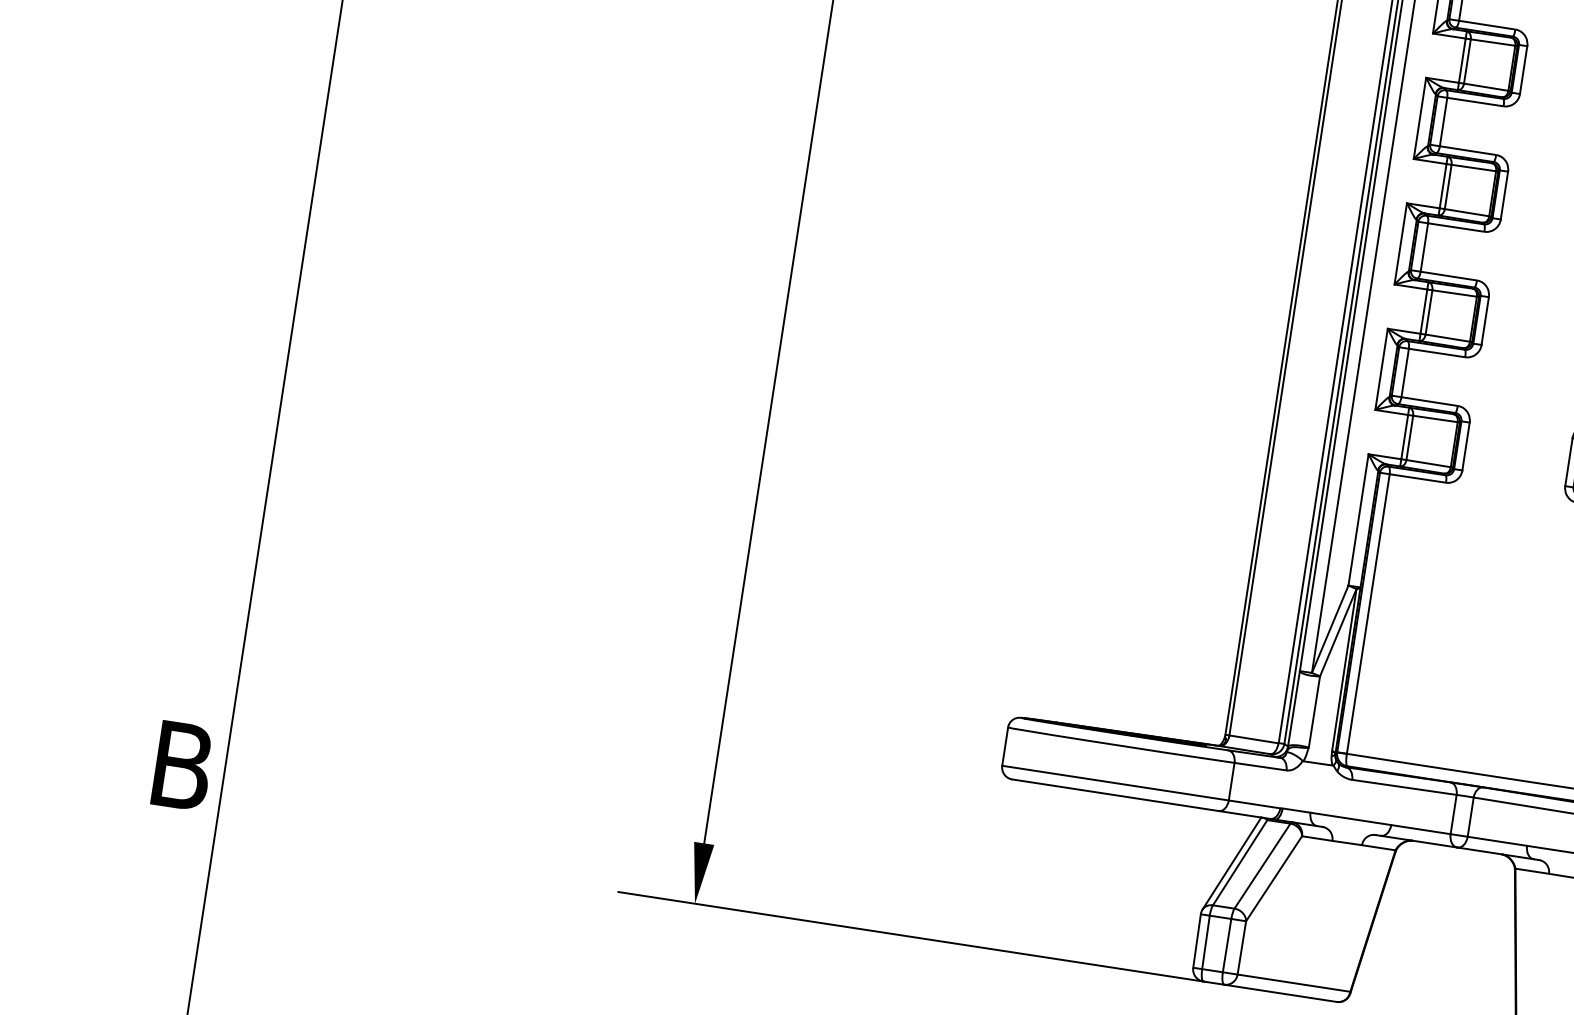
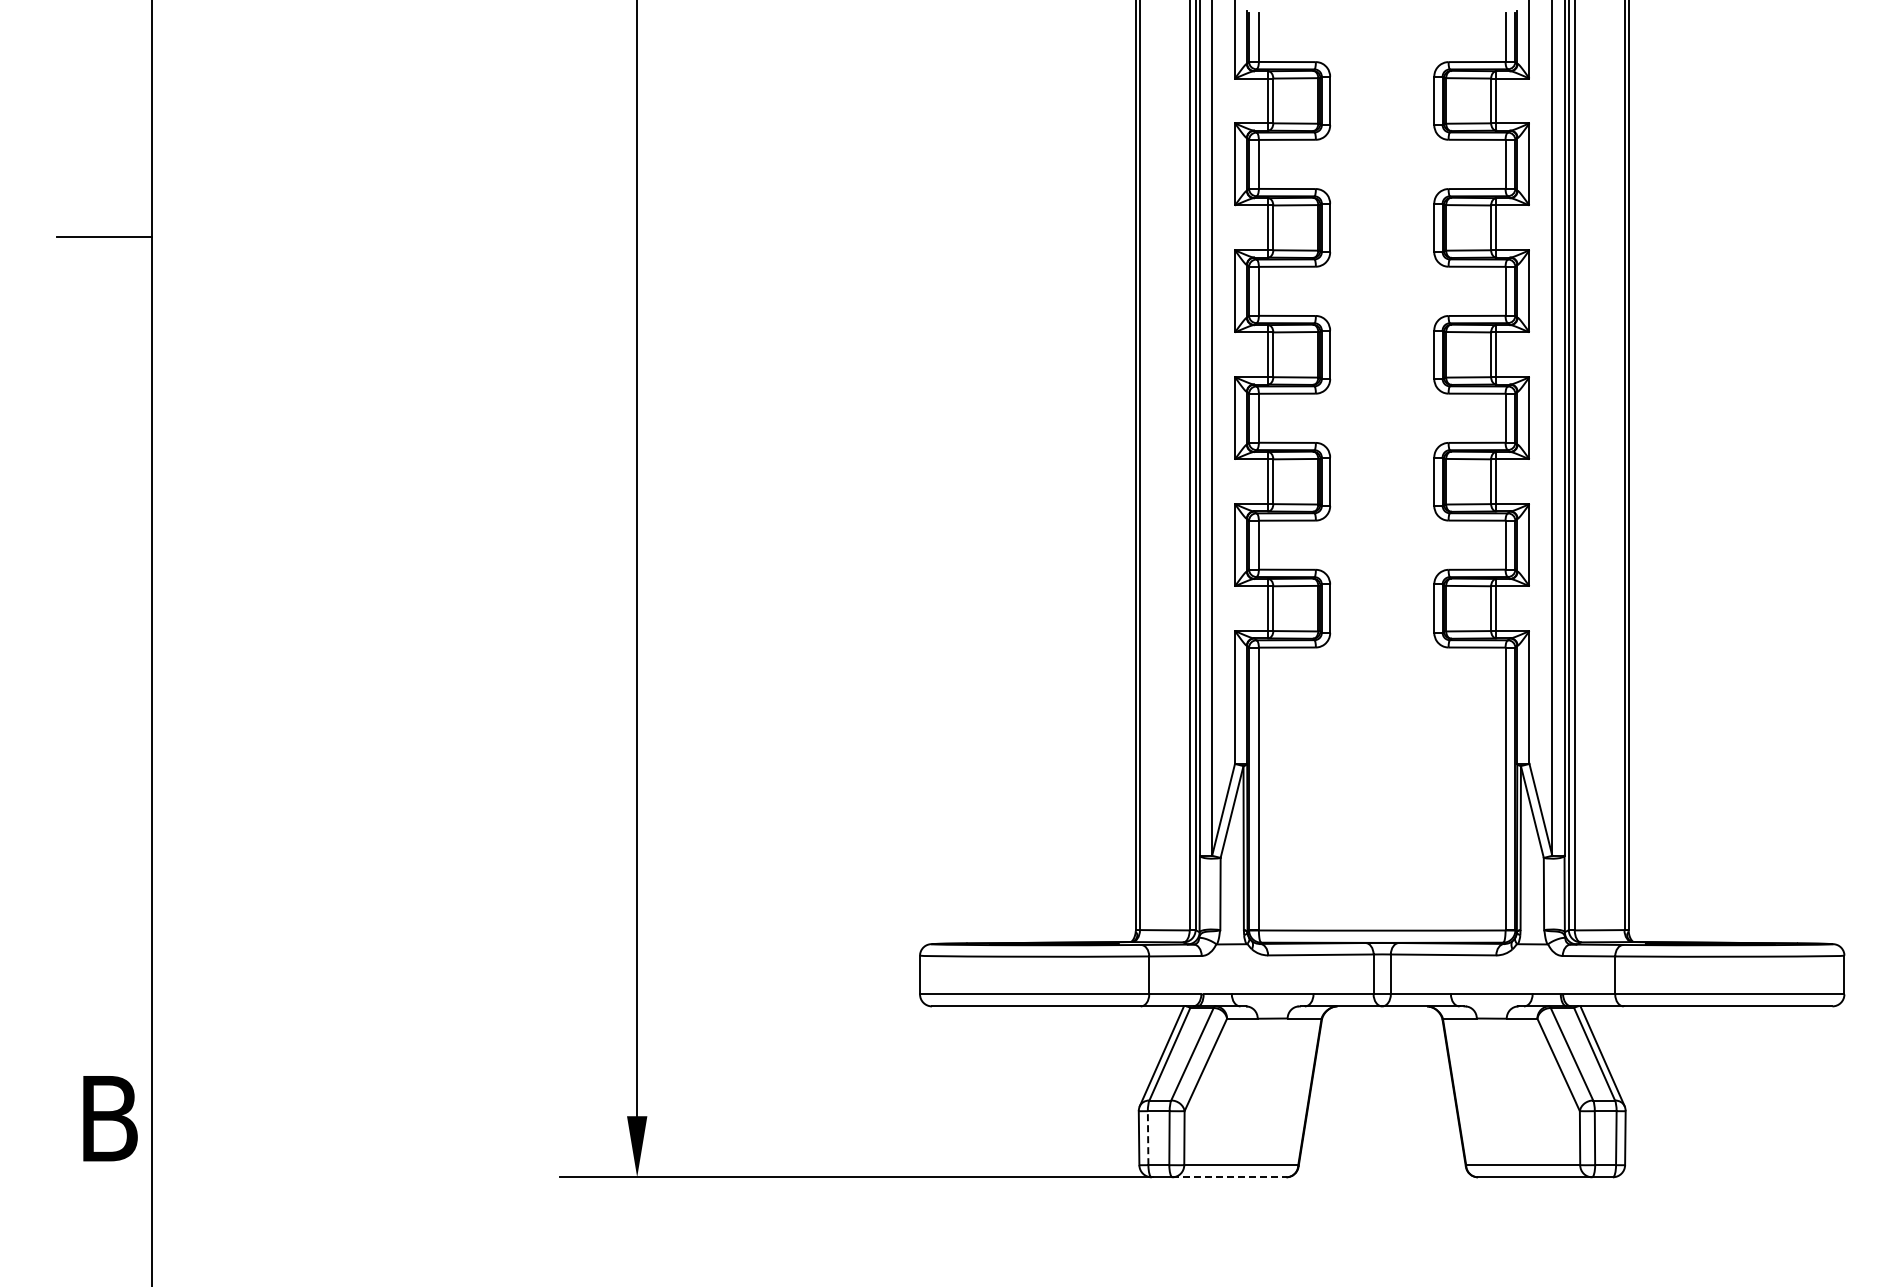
line: (1206, 942) -> (1148, 1138), solid -> dashed
line: (1280, 993) -> (1229, 1177), solid -> dashed

